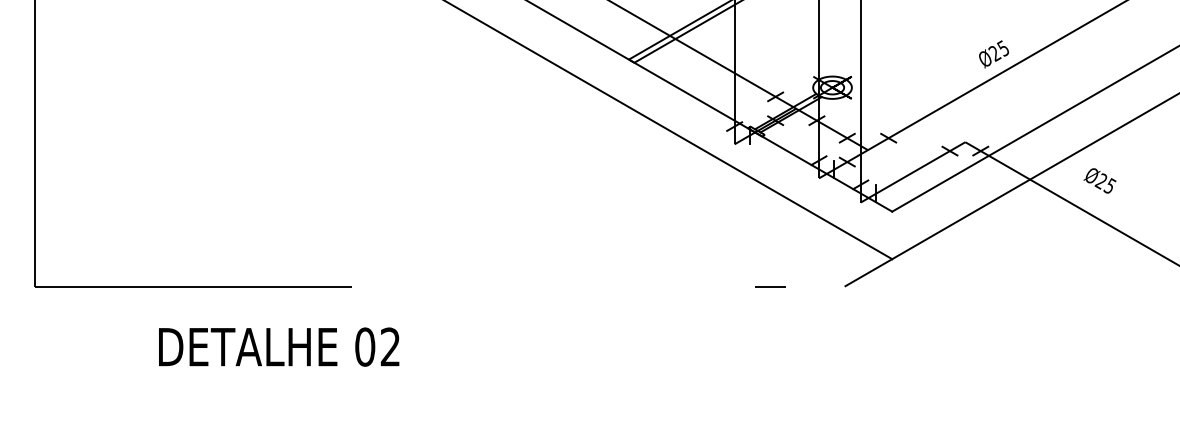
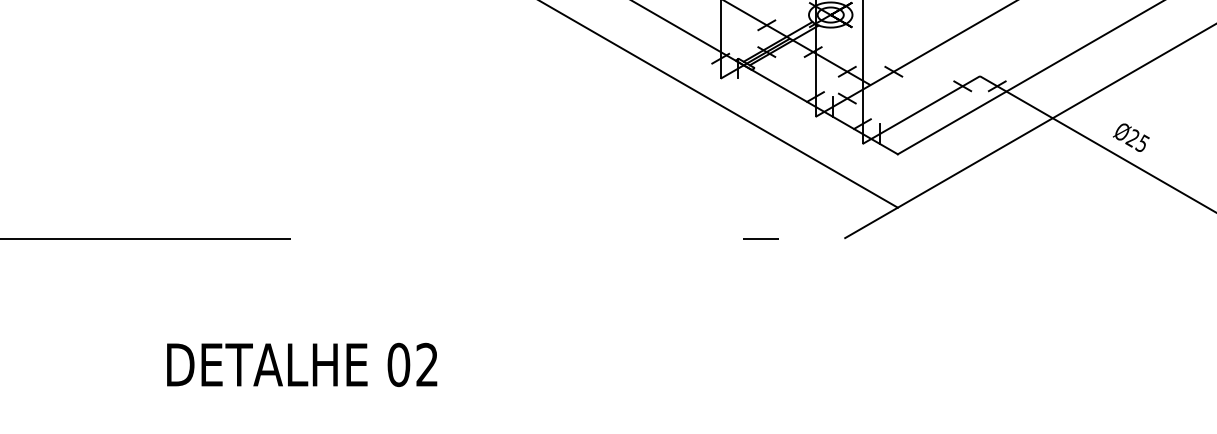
text: (1099, 180) -> (1130, 137), moved
text: (279, 346) -> (302, 364), moved

